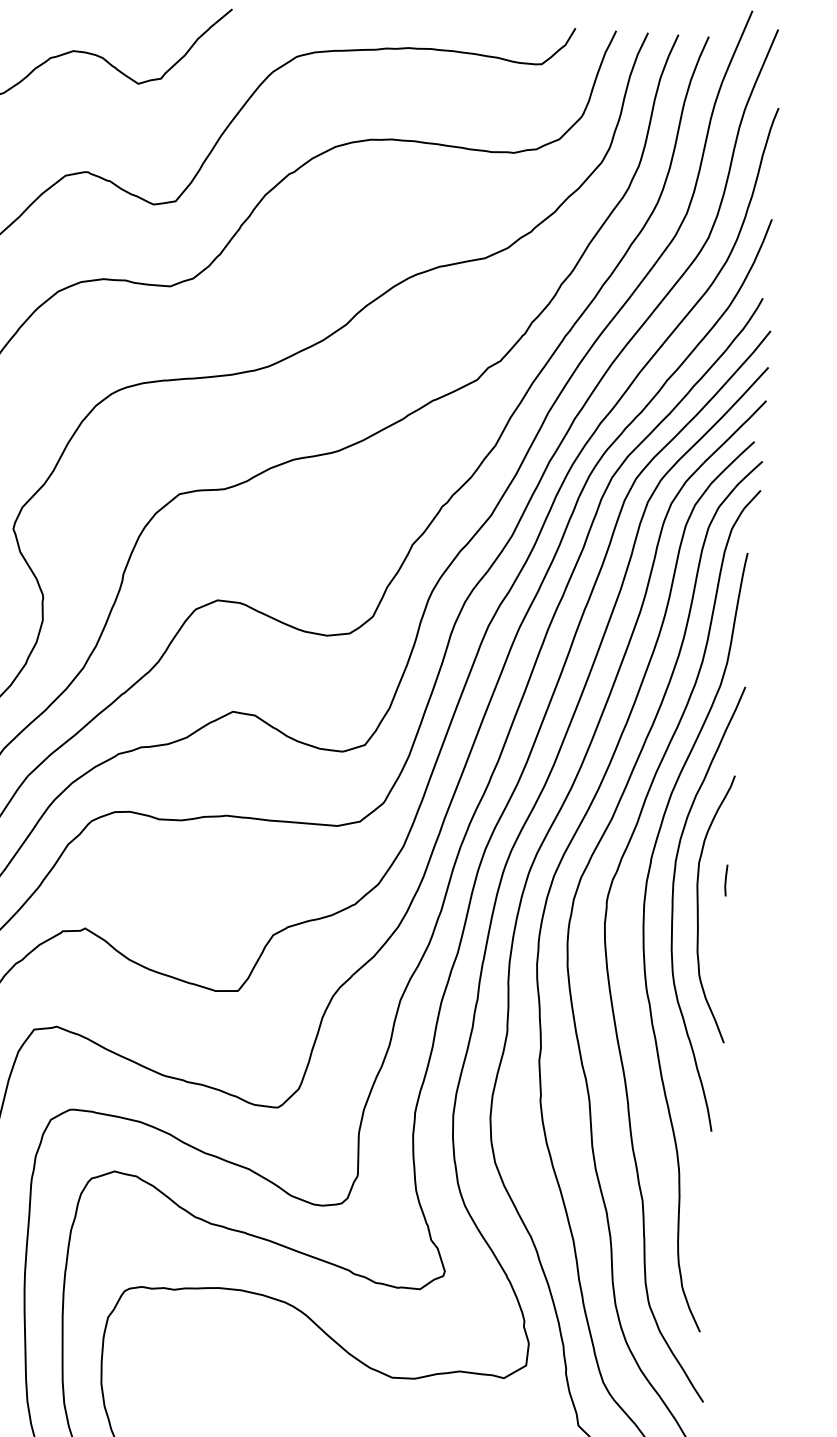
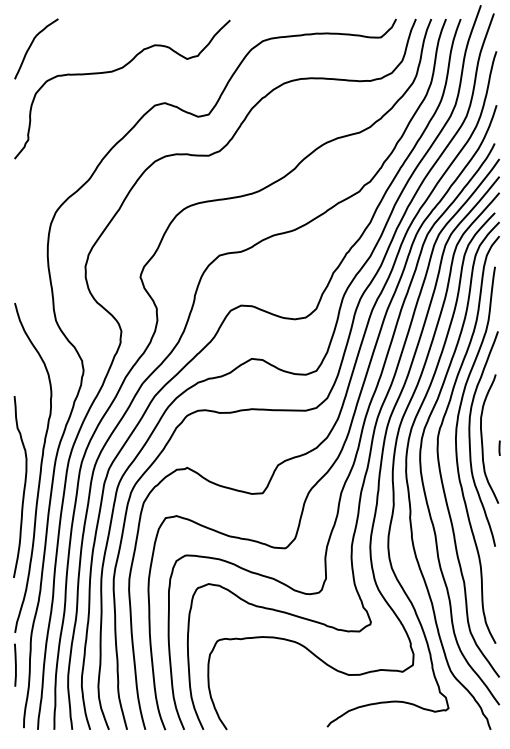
line: (725, 878) -> (499, 447), moved

